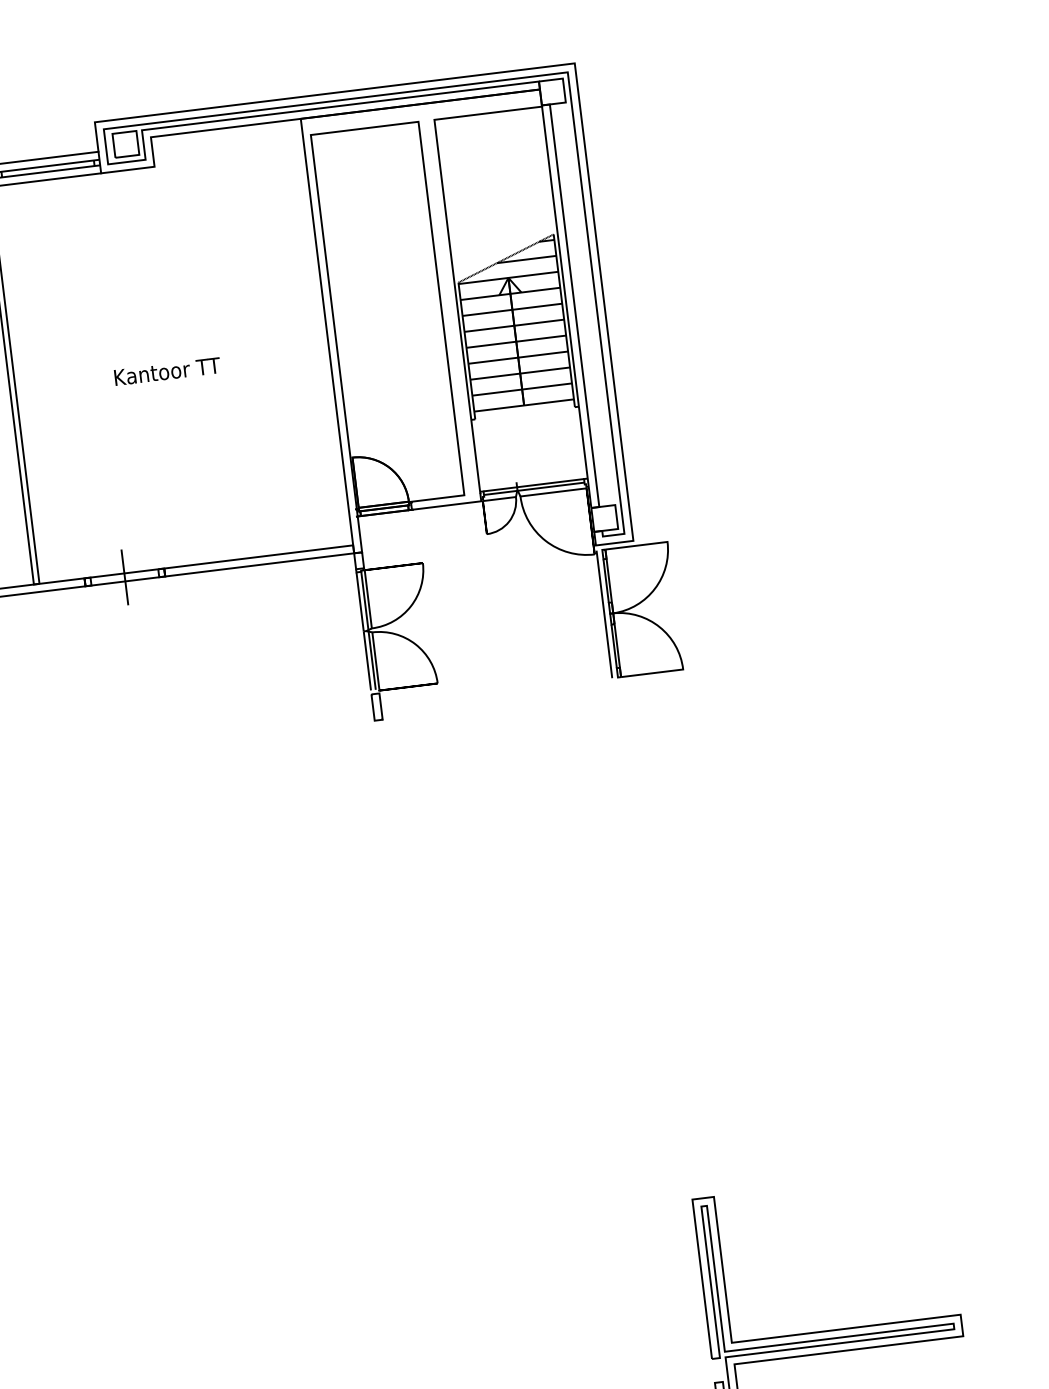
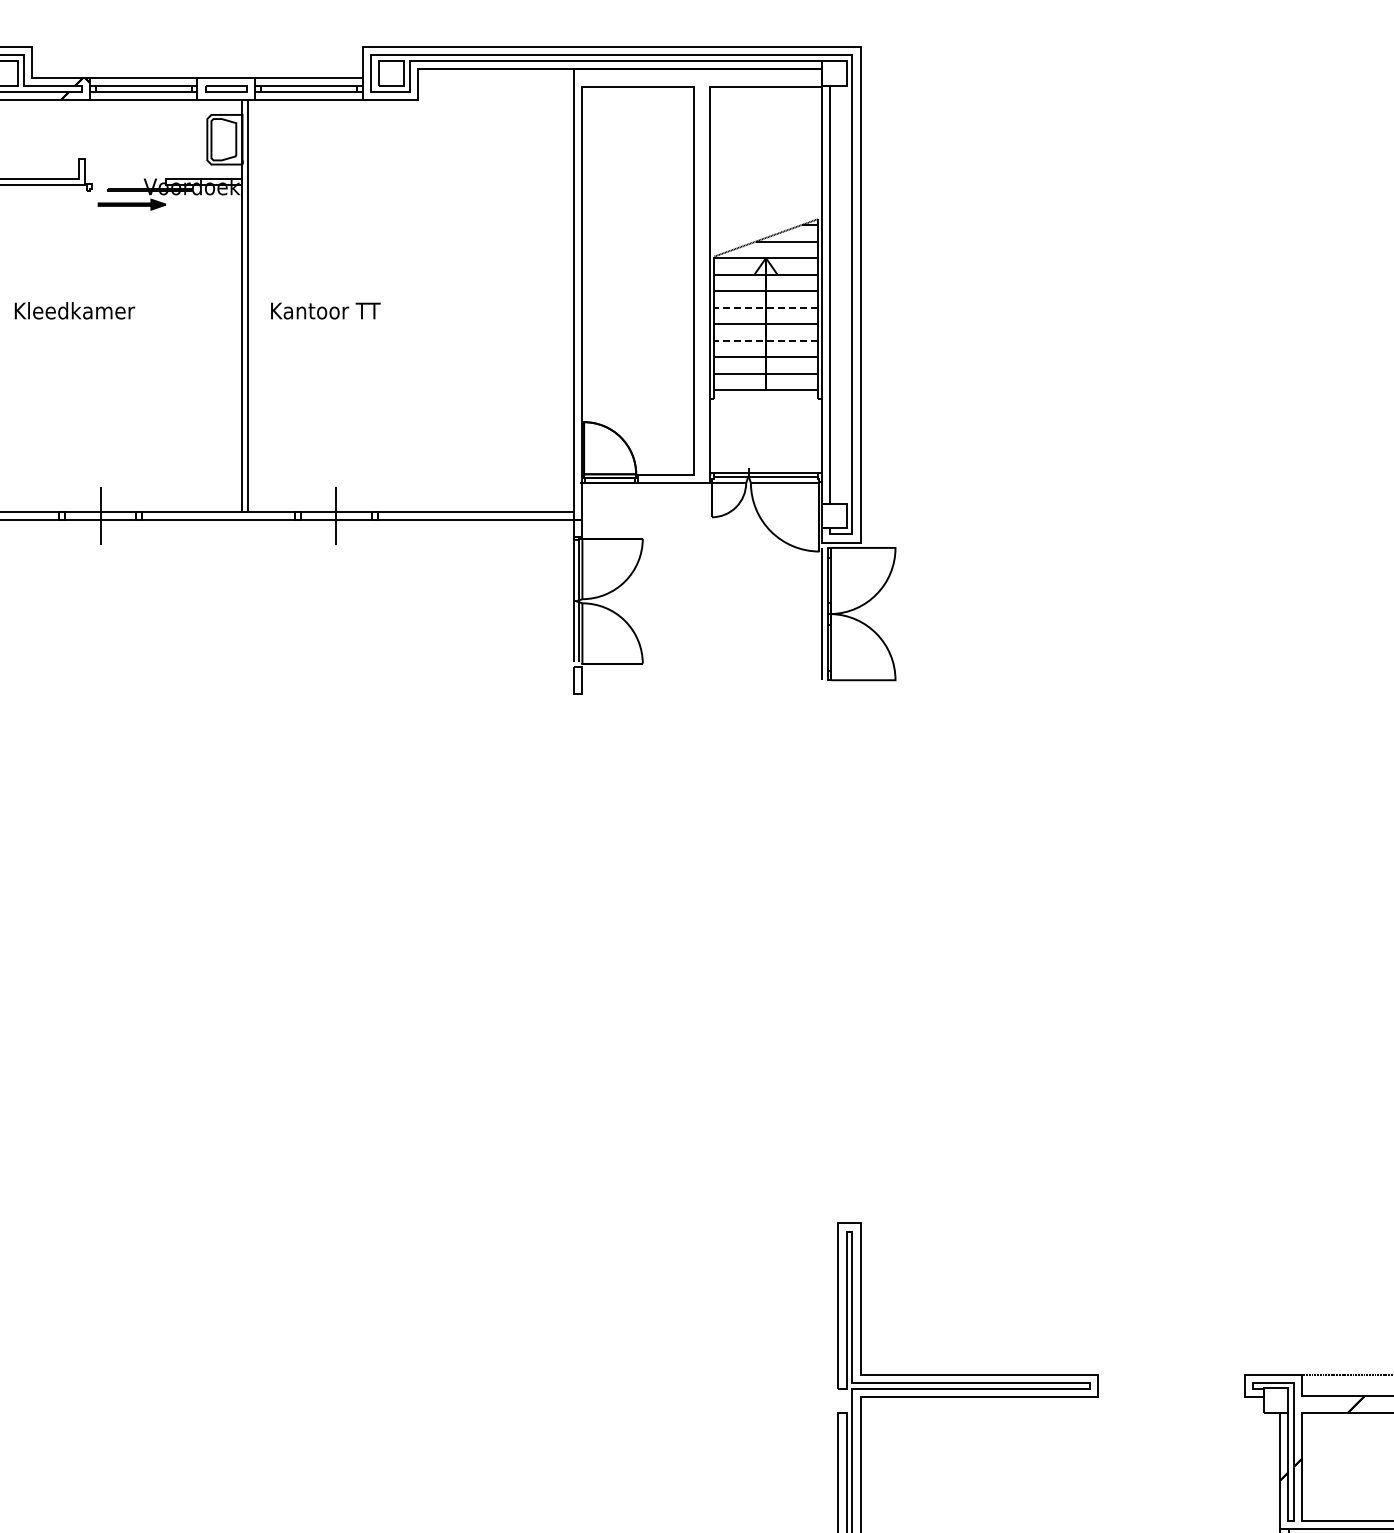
line: (514, 325) -> (766, 307), solid -> dashed
line: (518, 357) -> (766, 340), solid -> dashed
text: (167, 371) -> (325, 310), moved

